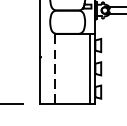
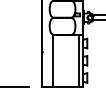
line: (54, 68) -> (52, 60), dashed -> solid

